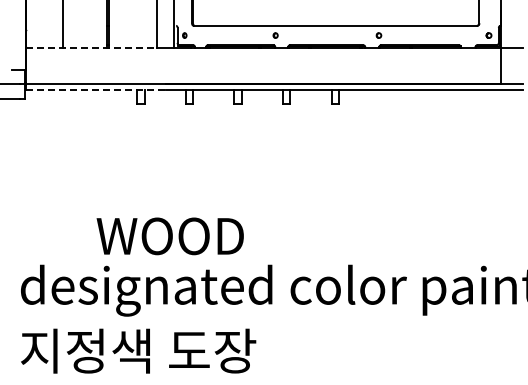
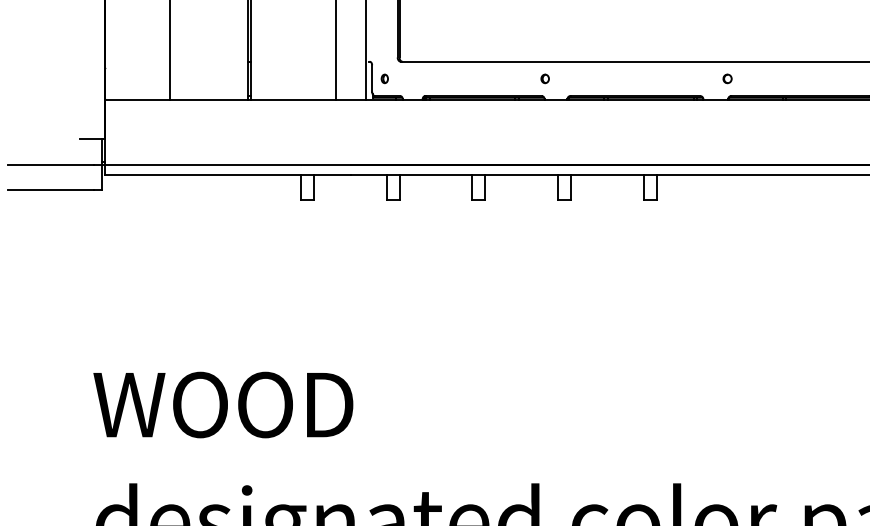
line: (92, 47) -> (222, 99), dashed -> solid
line: (96, 90) -> (229, 175), dashed -> solid
text: (169, 236) -> (222, 405), moved

